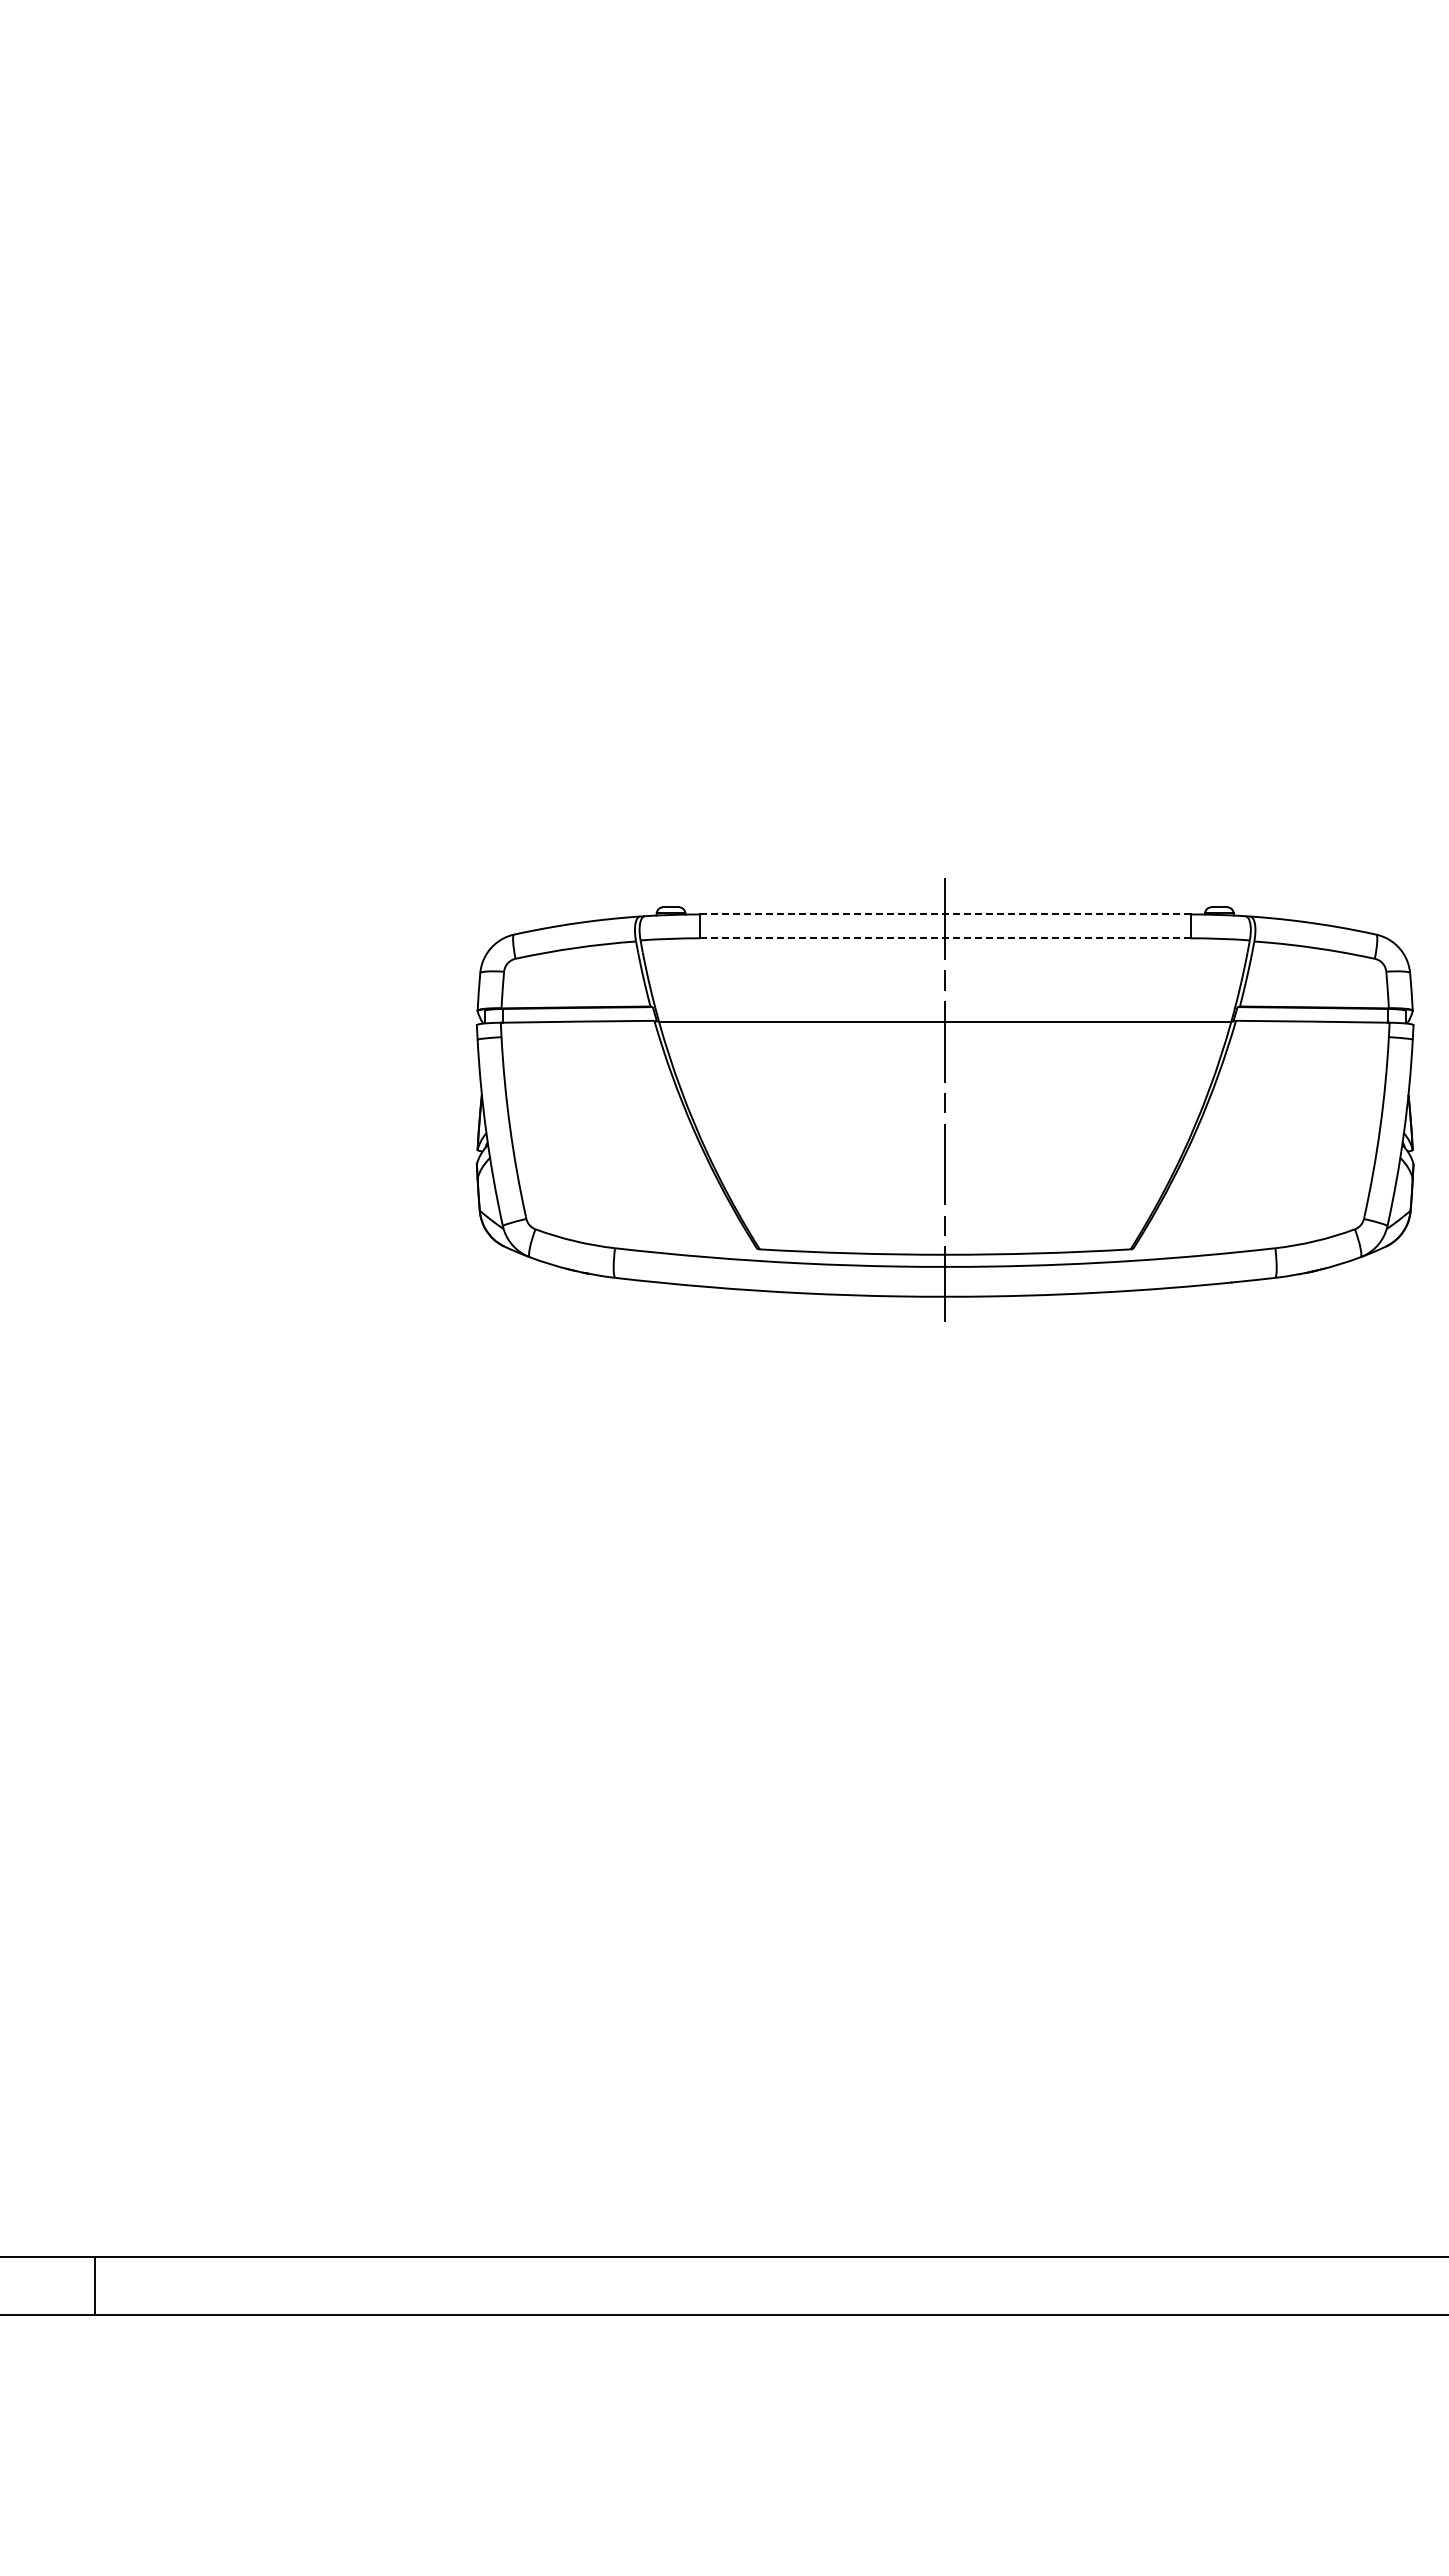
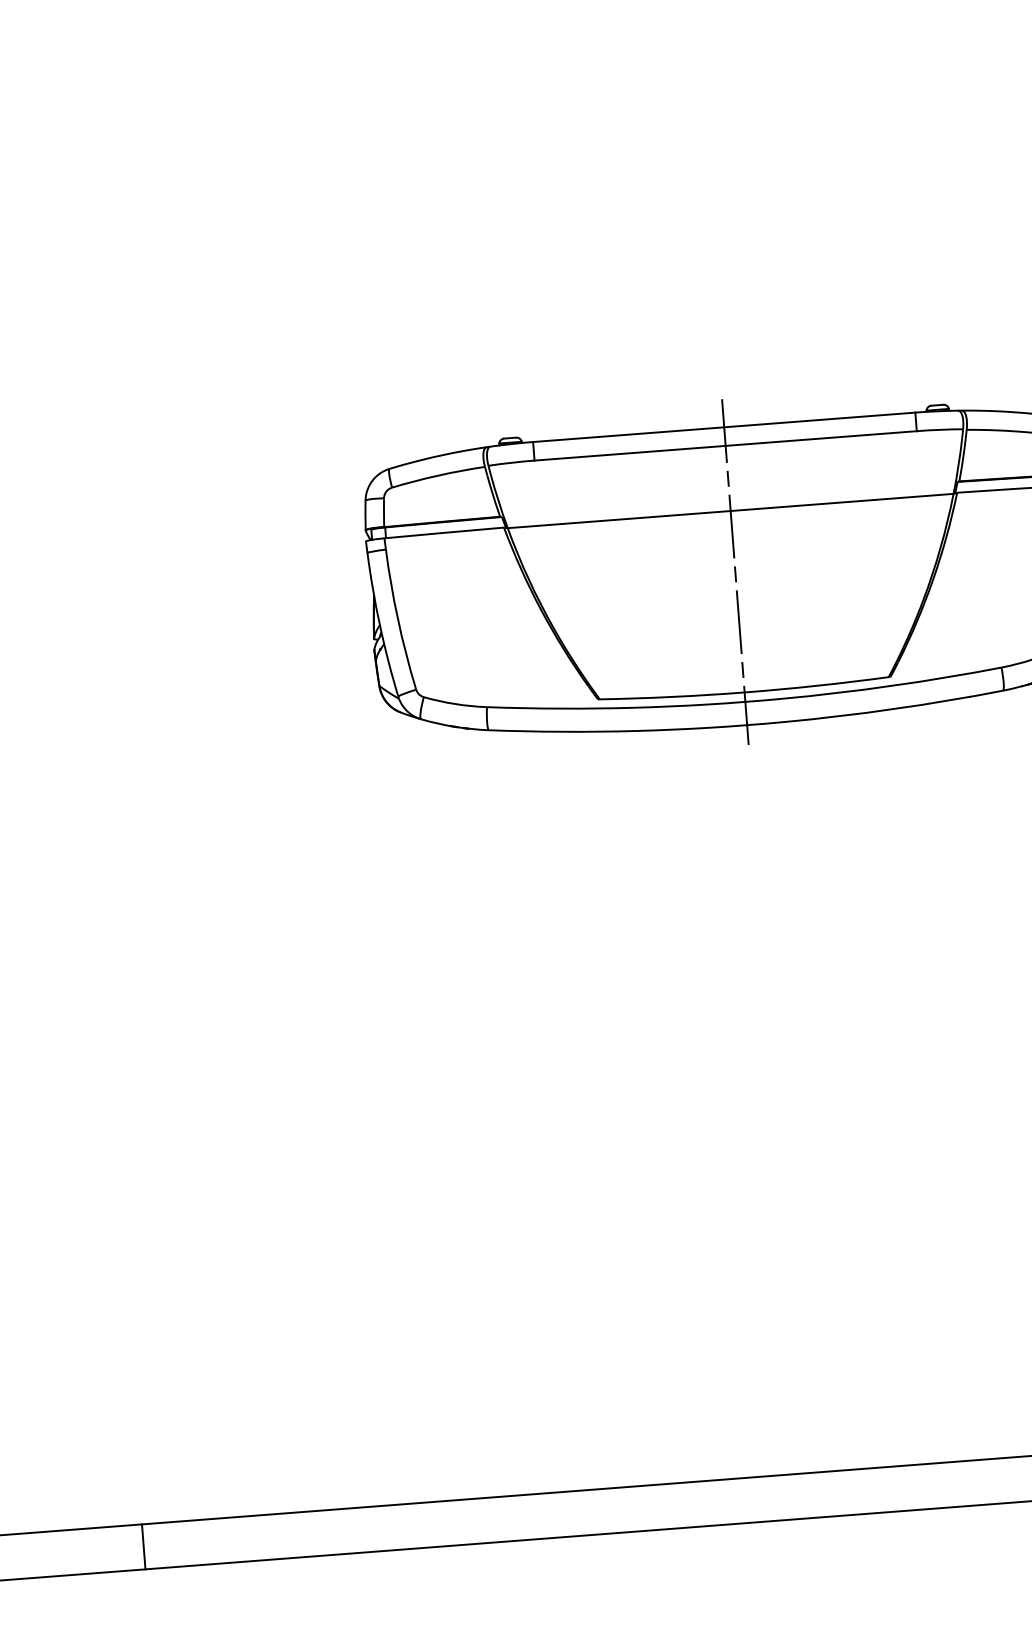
line: (944, 914) -> (723, 427), dashed -> solid
line: (945, 938) -> (725, 446), dashed -> solid

